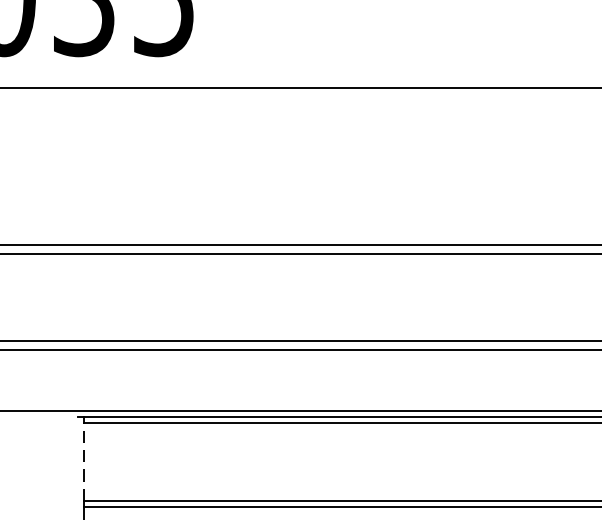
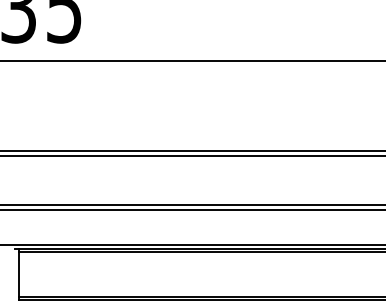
line: (83, 460) -> (18, 273), dashed -> solid

